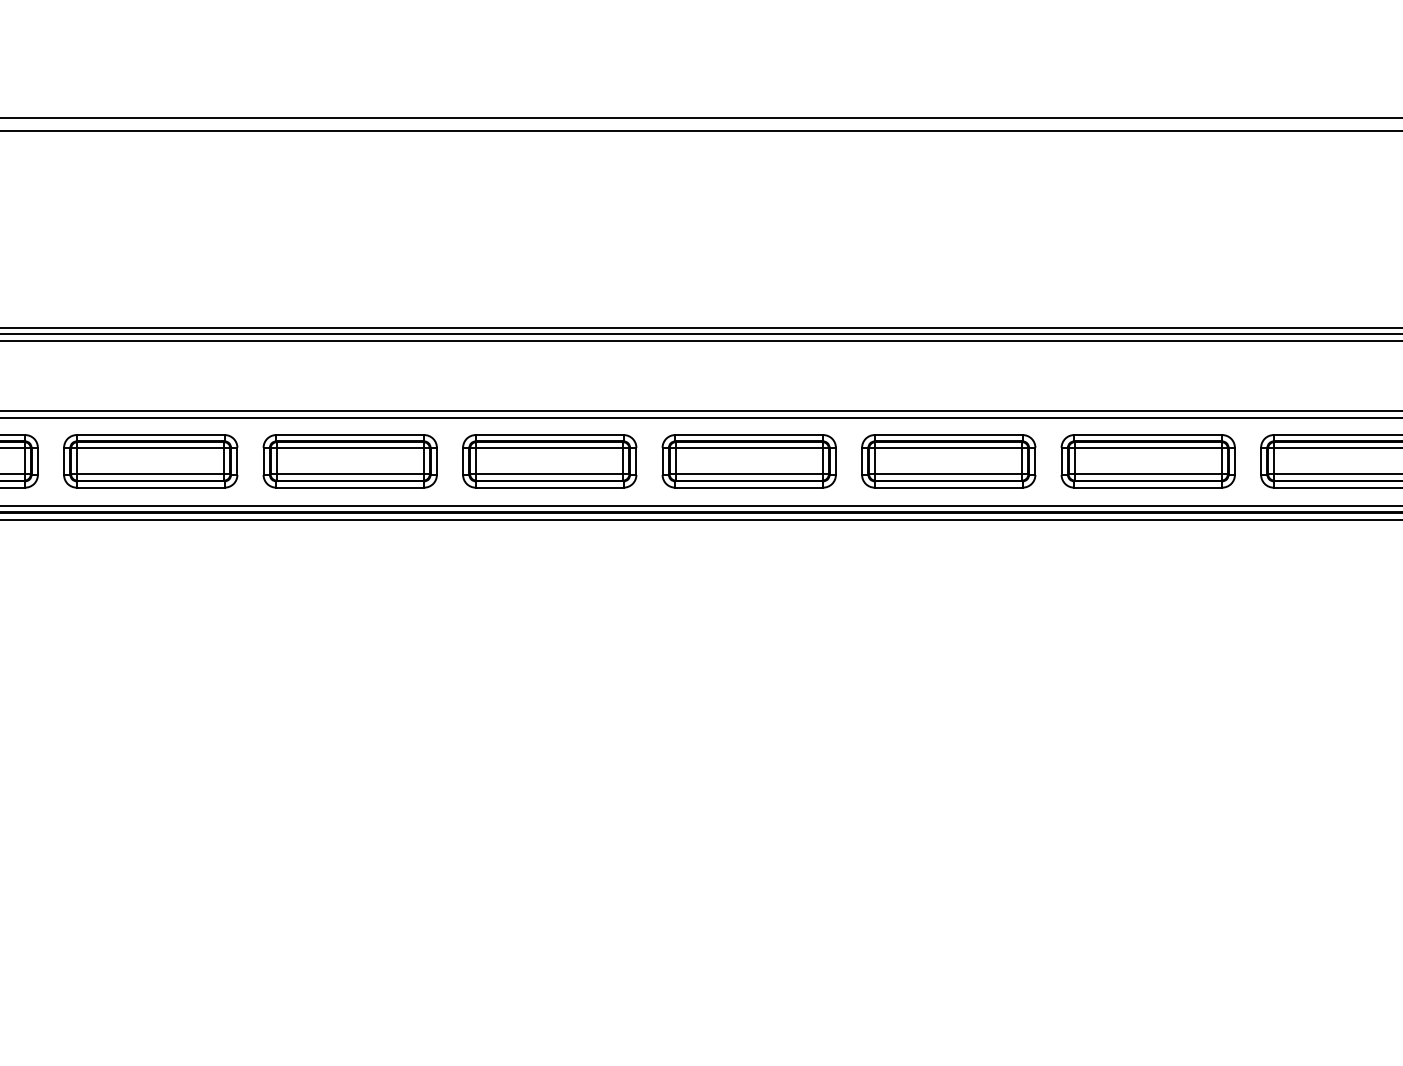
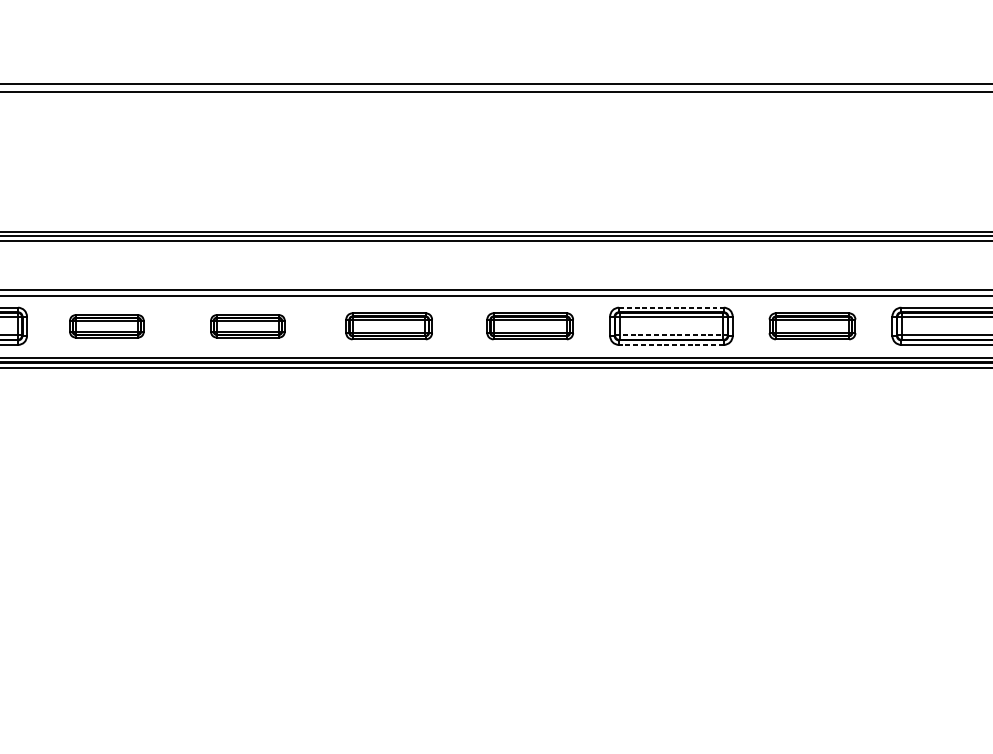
line: (948, 435) -> (671, 308), solid -> dashed
part: (150, 461) -> (106, 326), size x0.6
part: (349, 461) -> (247, 326), size x0.6
part: (549, 461) -> (388, 326), size x0.7
part: (748, 461) -> (529, 326), size x0.7
part: (1147, 461) -> (812, 326), size x0.7
line: (948, 474) -> (671, 335), solid -> dashed
line: (948, 487) -> (671, 344), solid -> dashed

